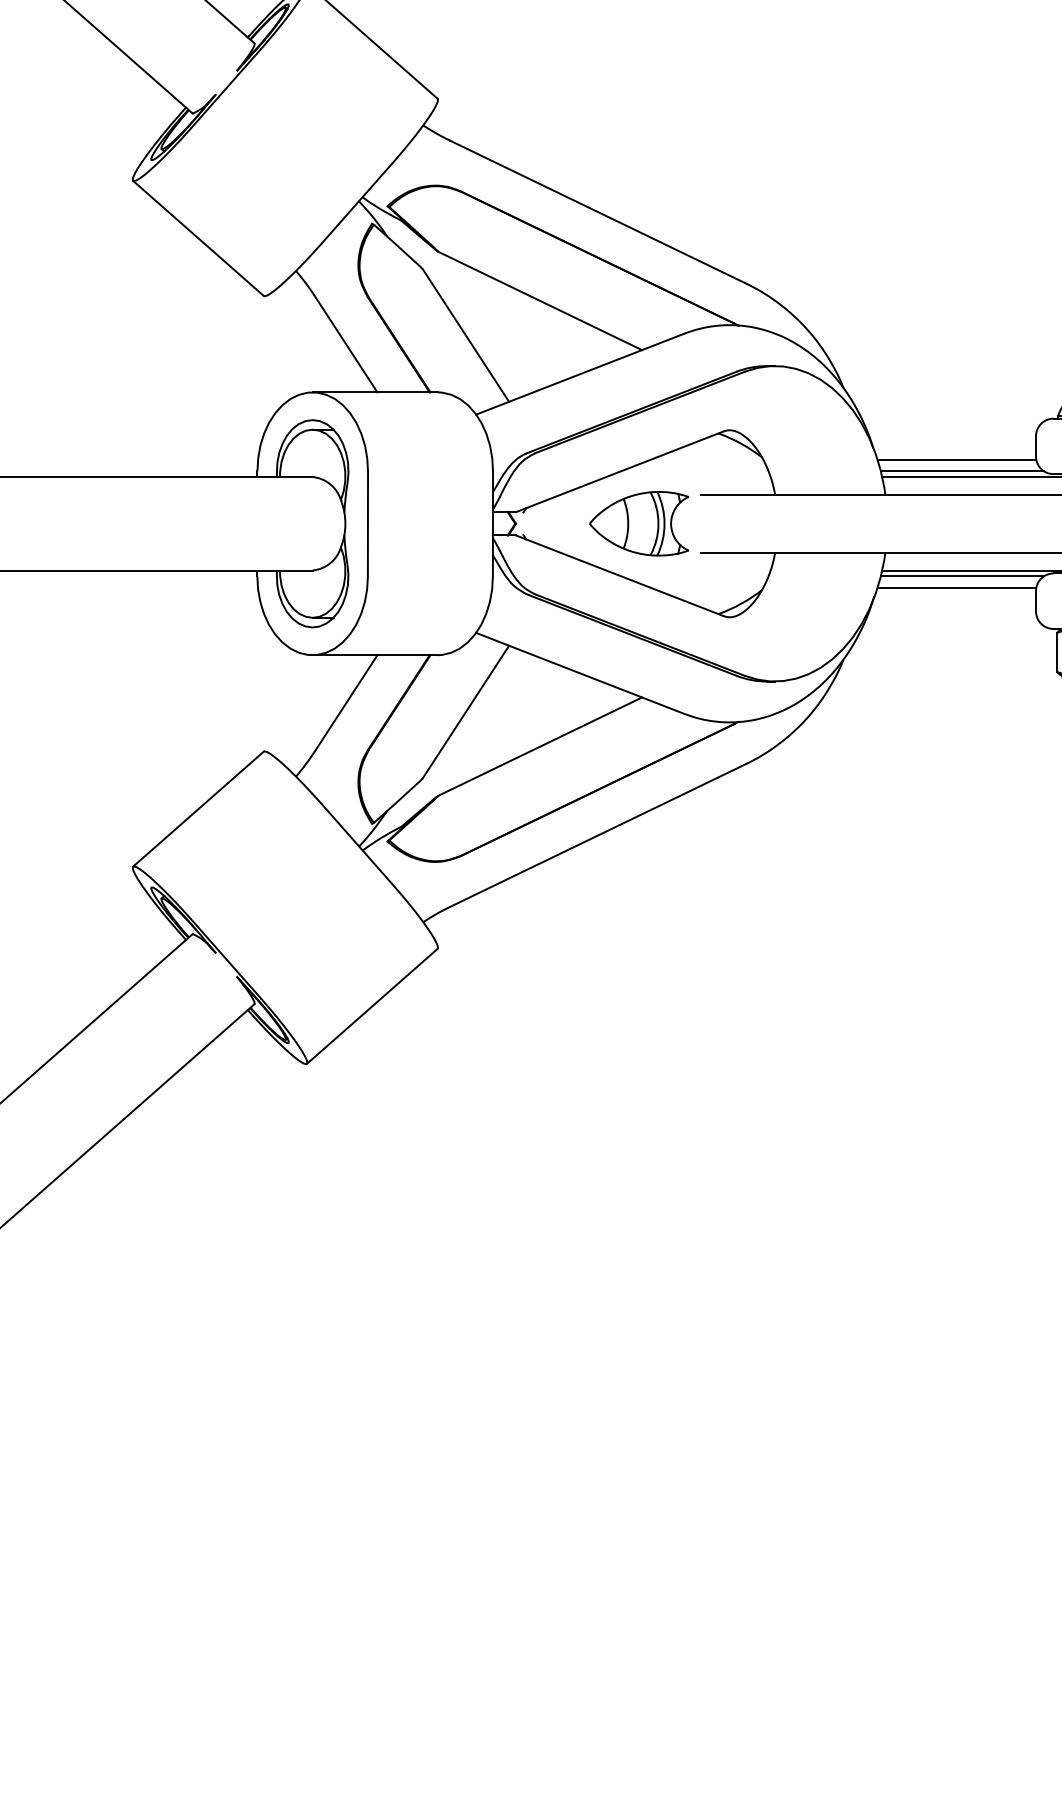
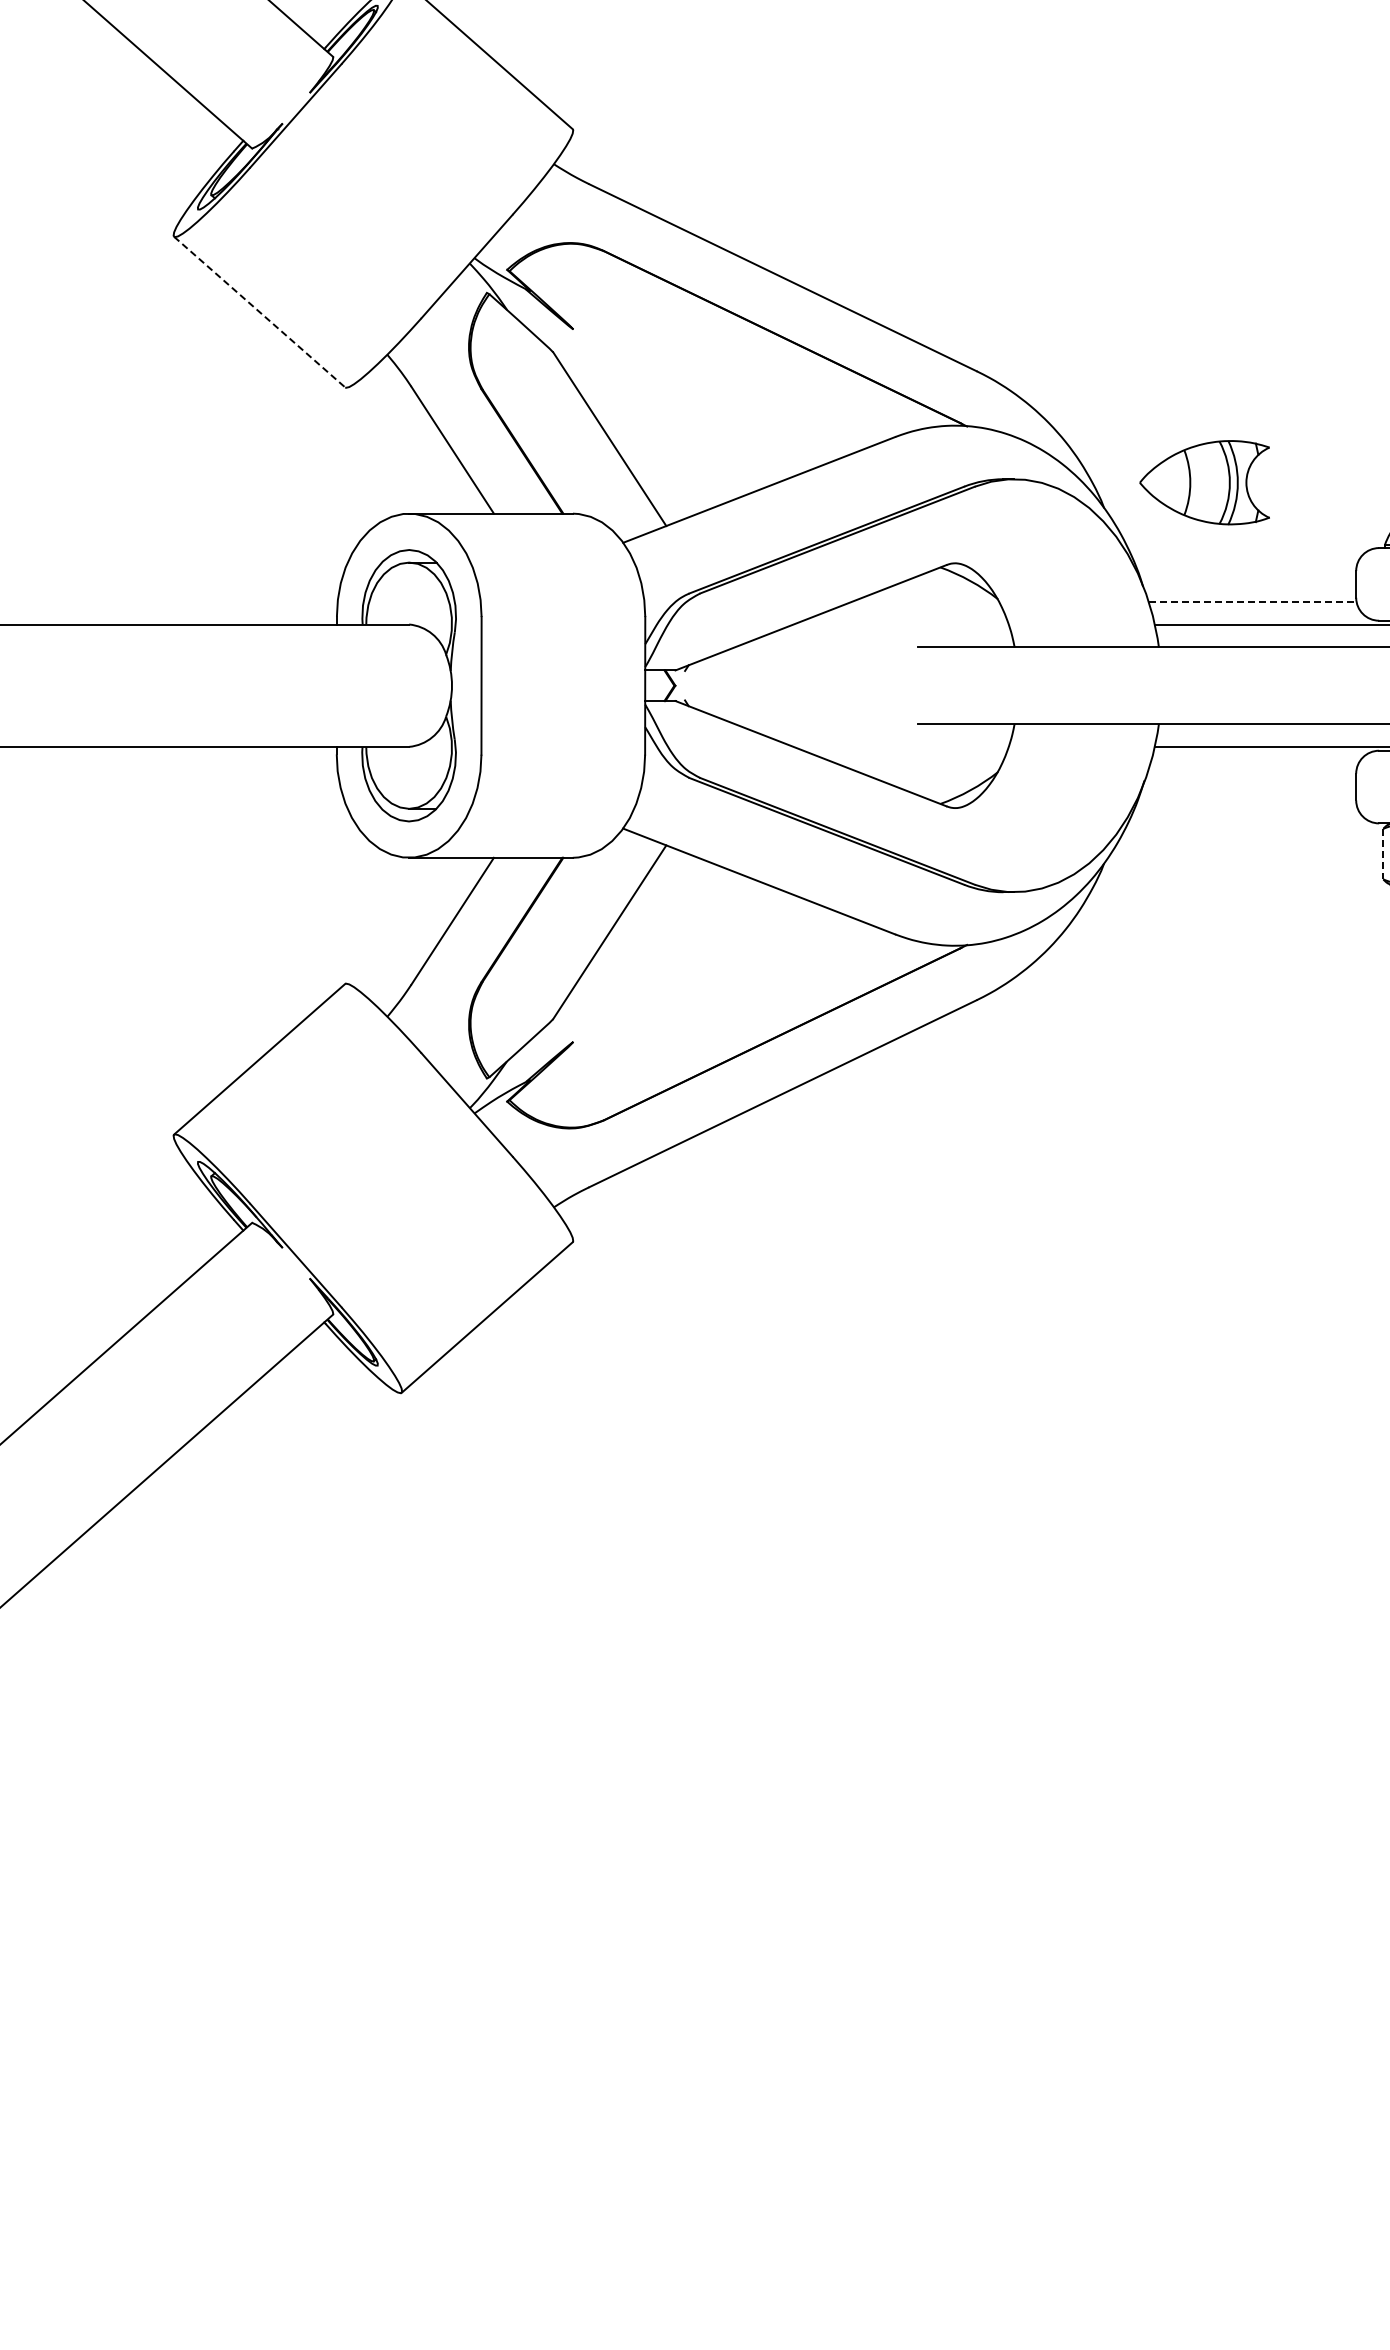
line: (199, 238) -> (260, 312), solid -> dashed
line: (539, 300) -> (706, 393), removed
line: (956, 459) -> (1252, 601), solid -> dashed
line: (962, 470) -> (1259, 616), removed
part: (639, 523) -> (1204, 482), moved
line: (962, 576) -> (1259, 754), removed
line: (956, 587) -> (1252, 769), removed
line: (1056, 652) -> (1383, 854), solid -> dashed
line: (539, 746) -> (706, 977), removed

